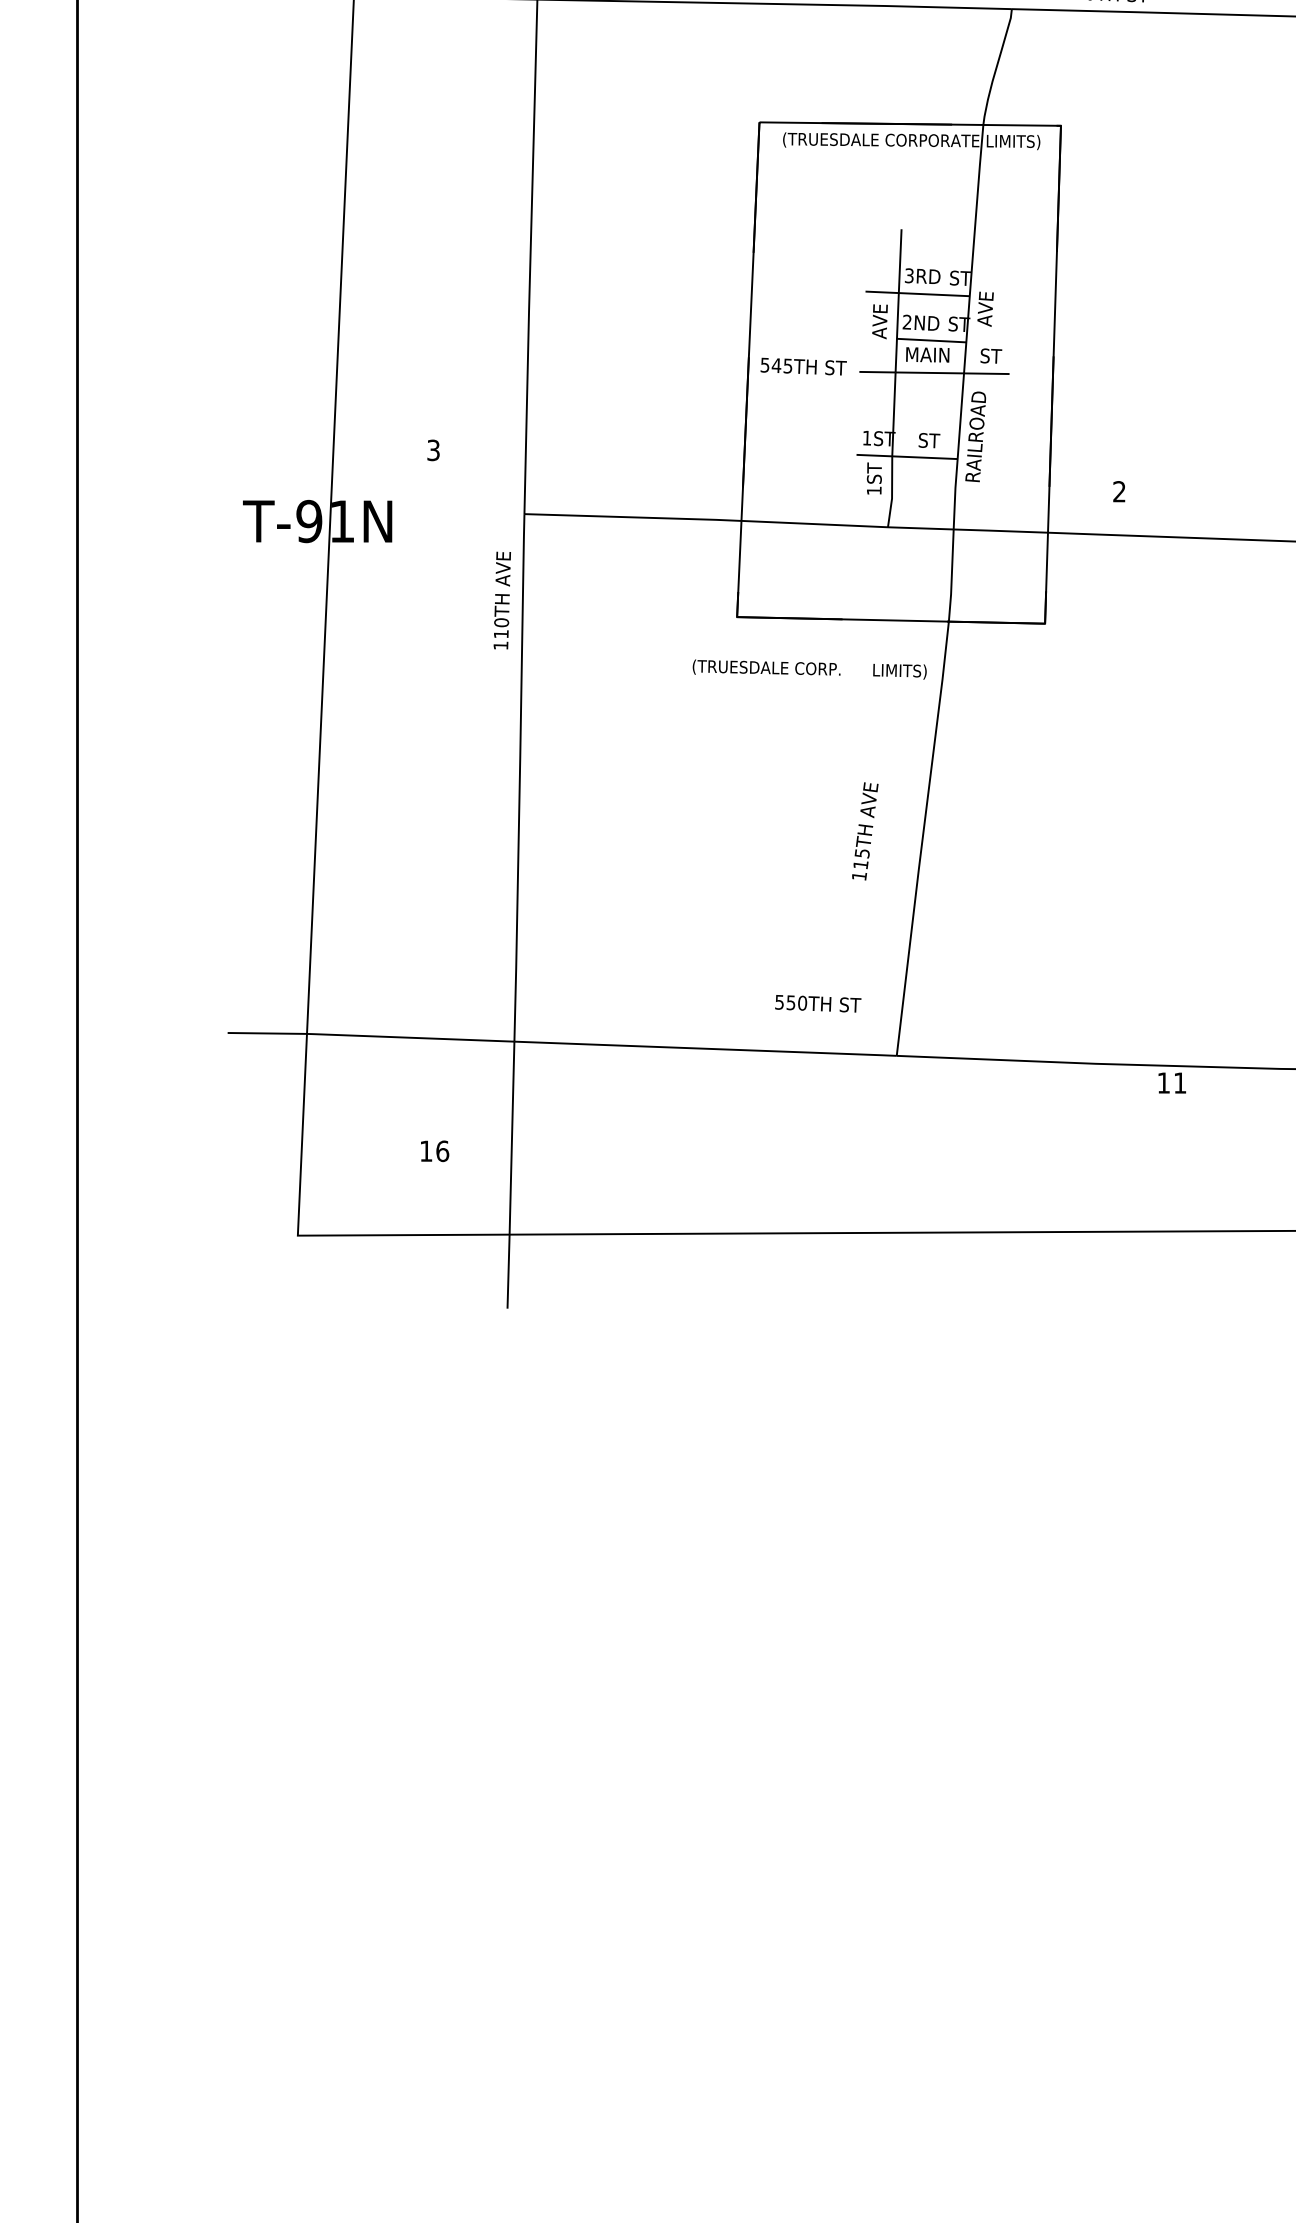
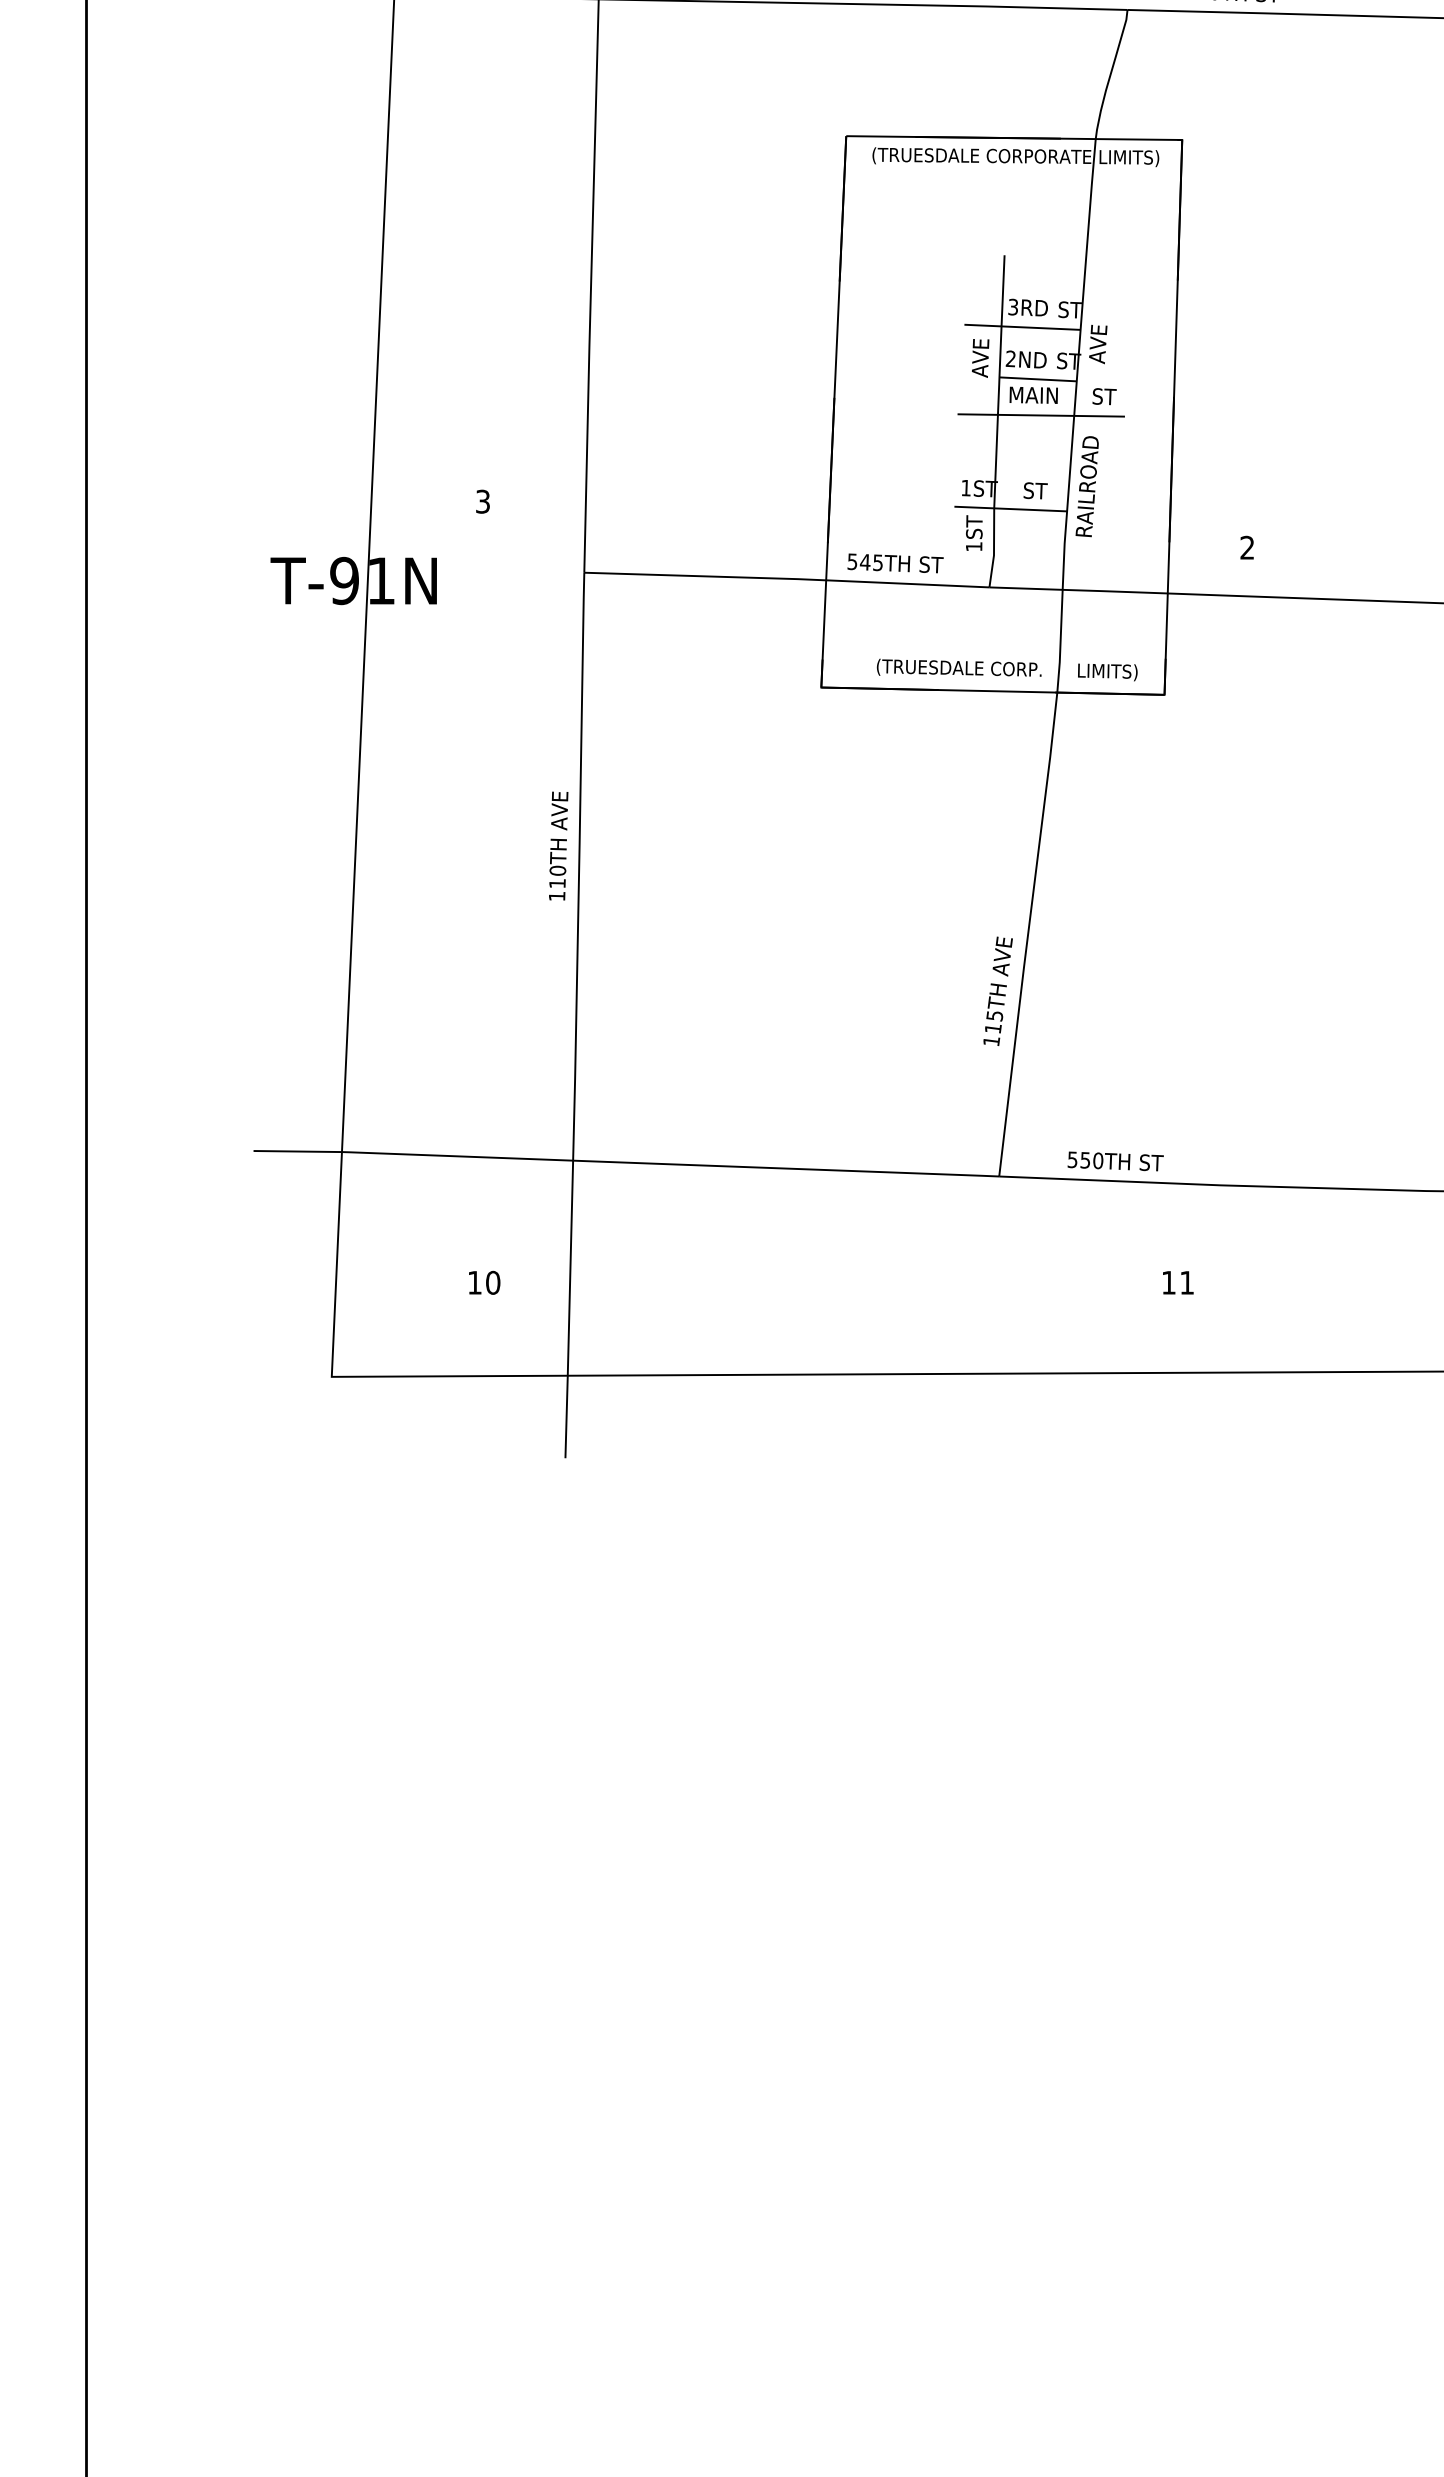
text: (803, 366) -> (895, 563), moved
text: (502, 600) -> (558, 845), moved
text: (809, 669) -> (1006, 669), moved
text: (864, 830) -> (997, 990), moved
text: (818, 1003) -> (1115, 1161), moved
text: (1172, 1082) -> (1178, 1282), moved
text: (442, 1150) -> (493, 1282), 16 -> 10

